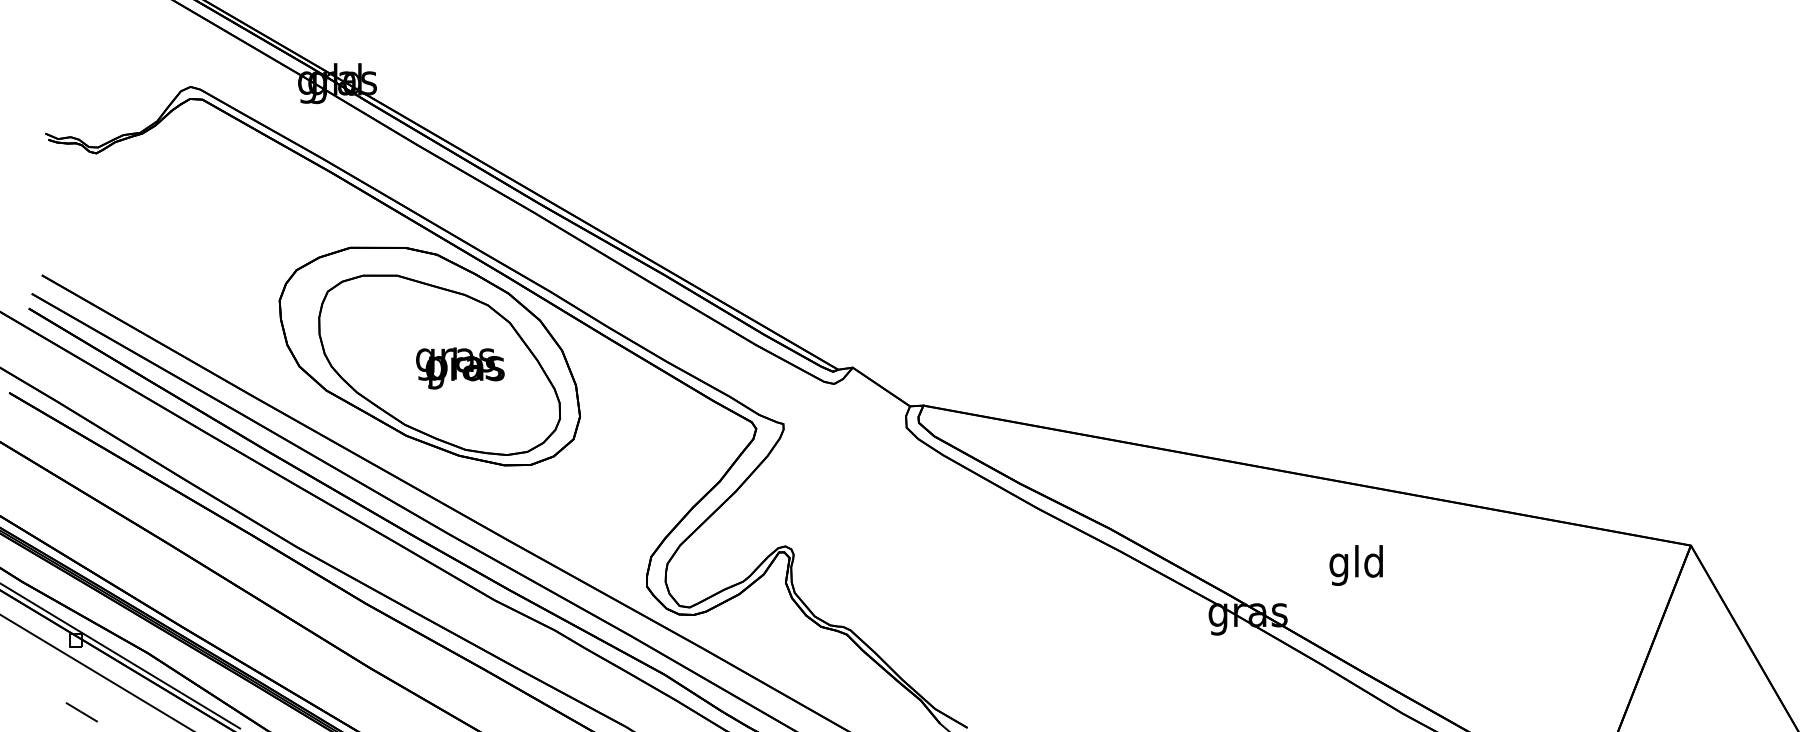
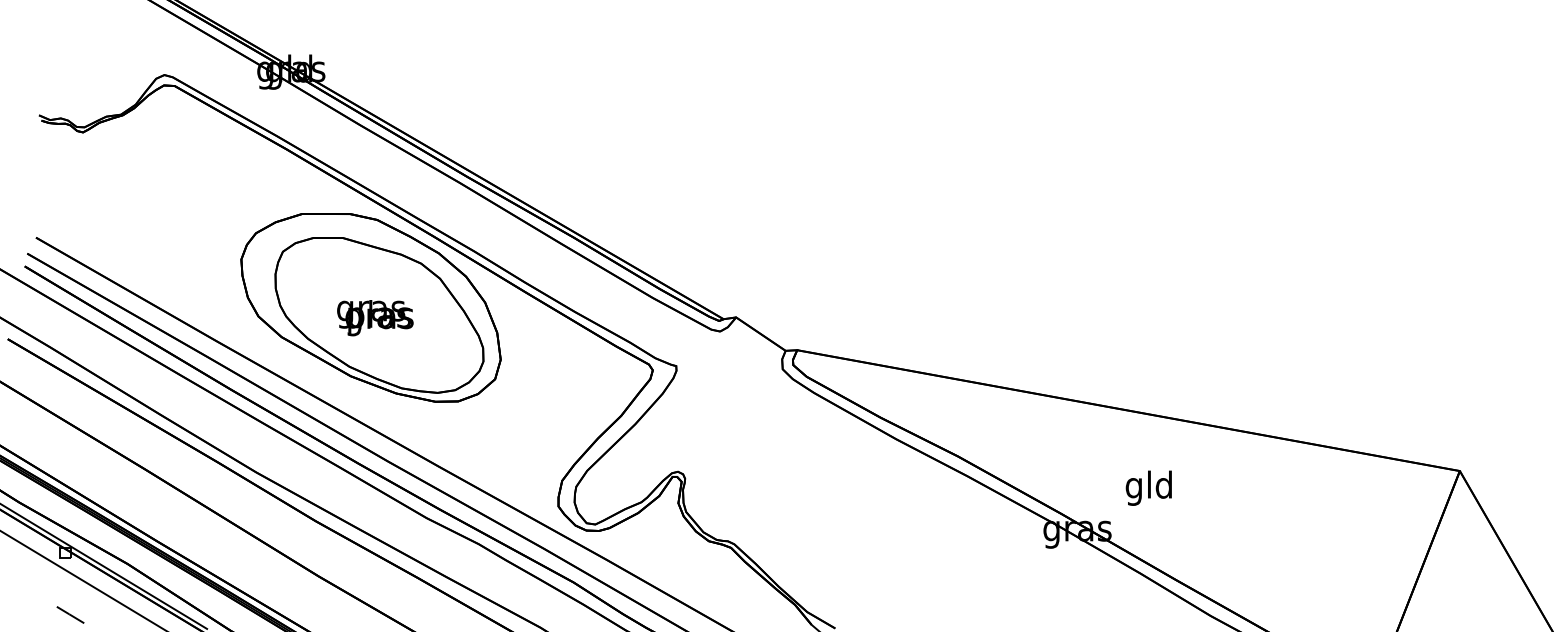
text: (460, 368) -> (375, 318), moved
text: (1355, 564) -> (1148, 487), moved

